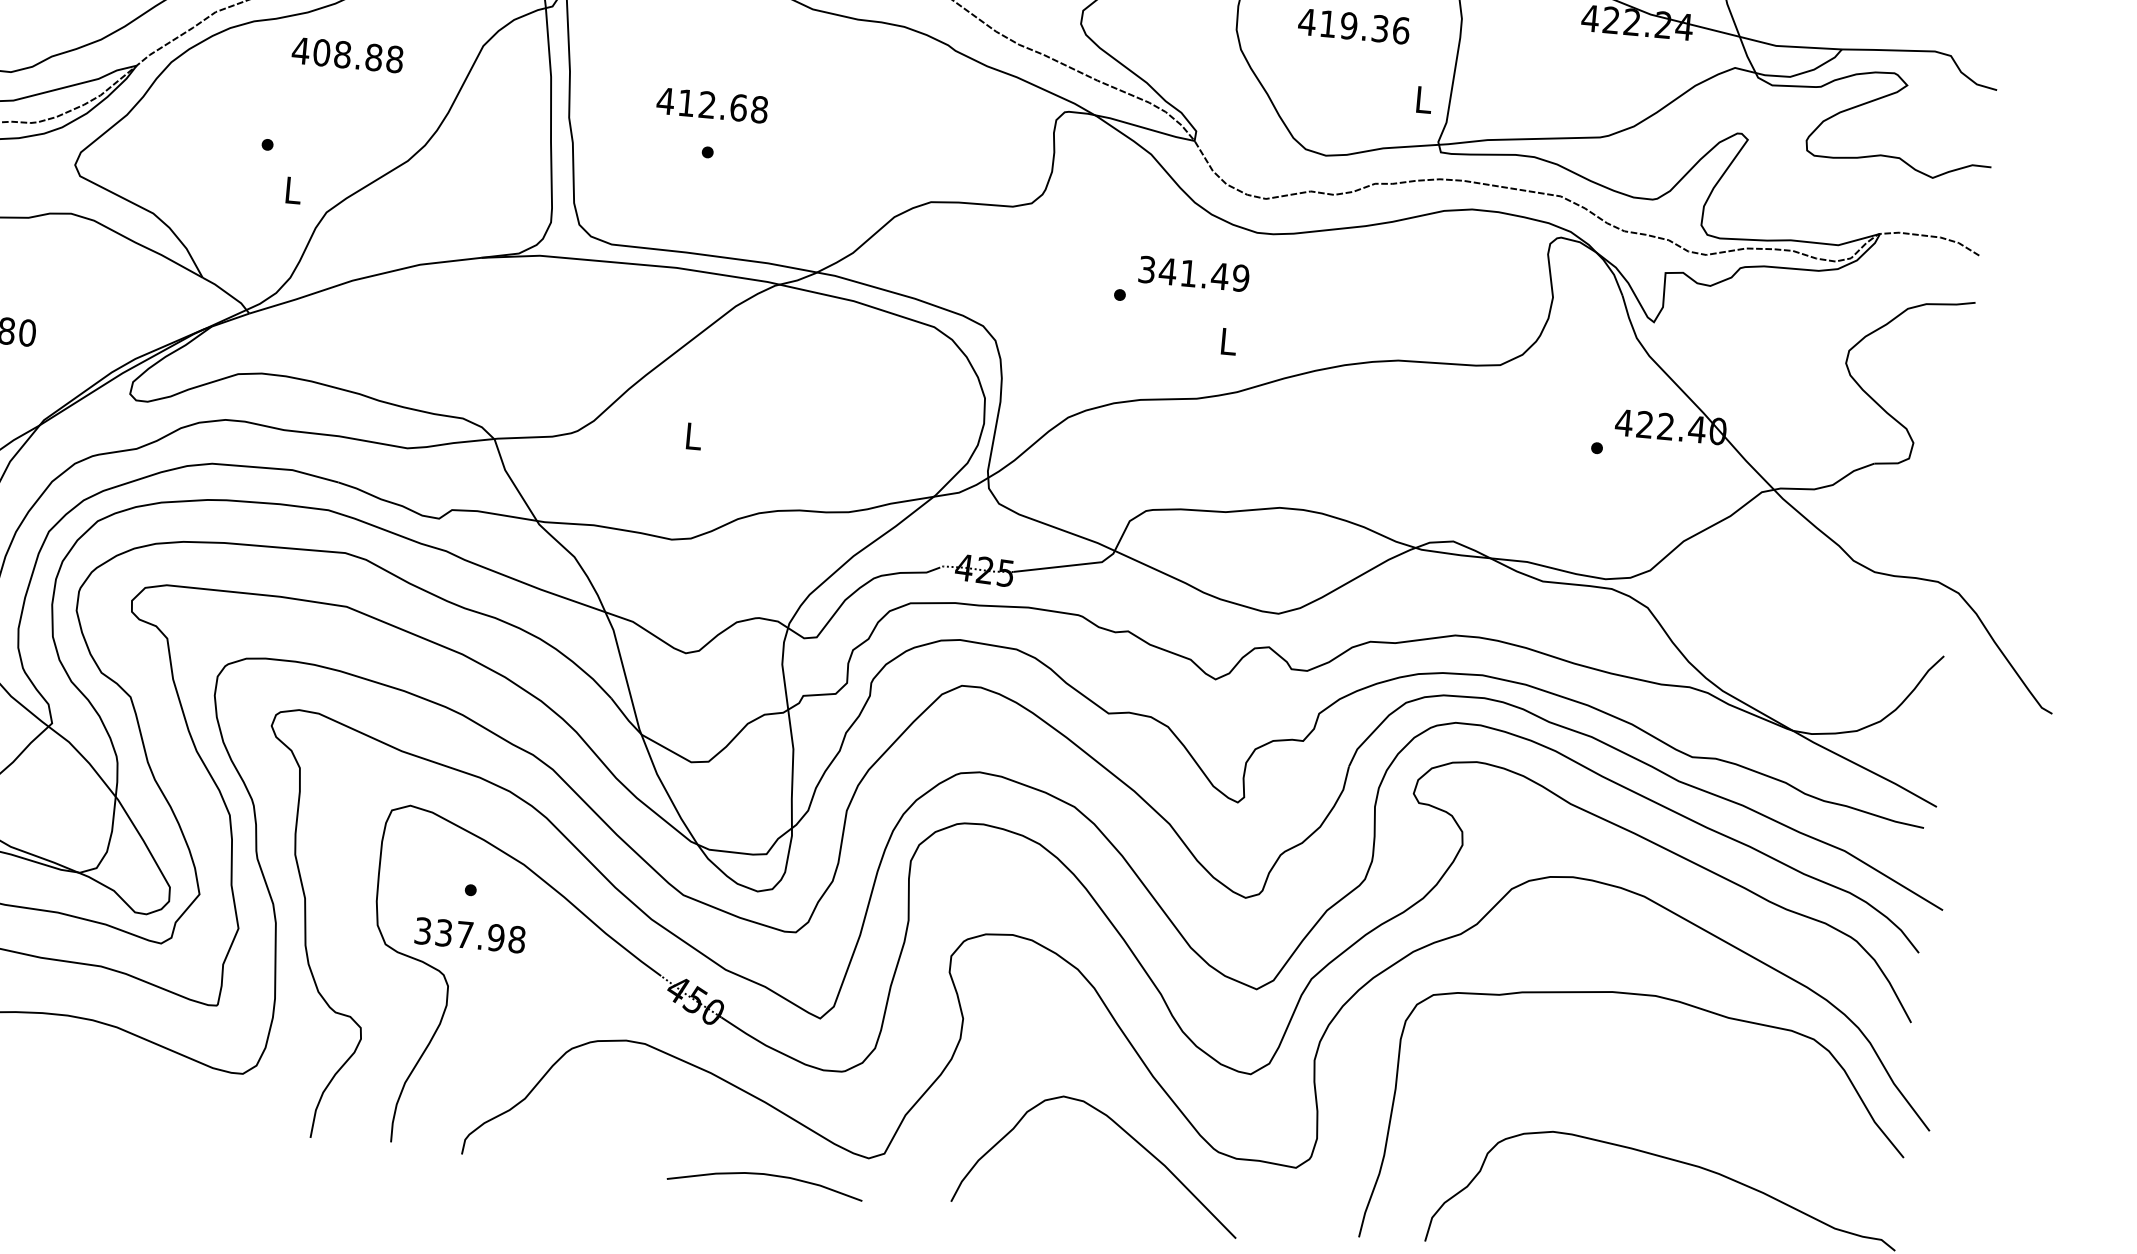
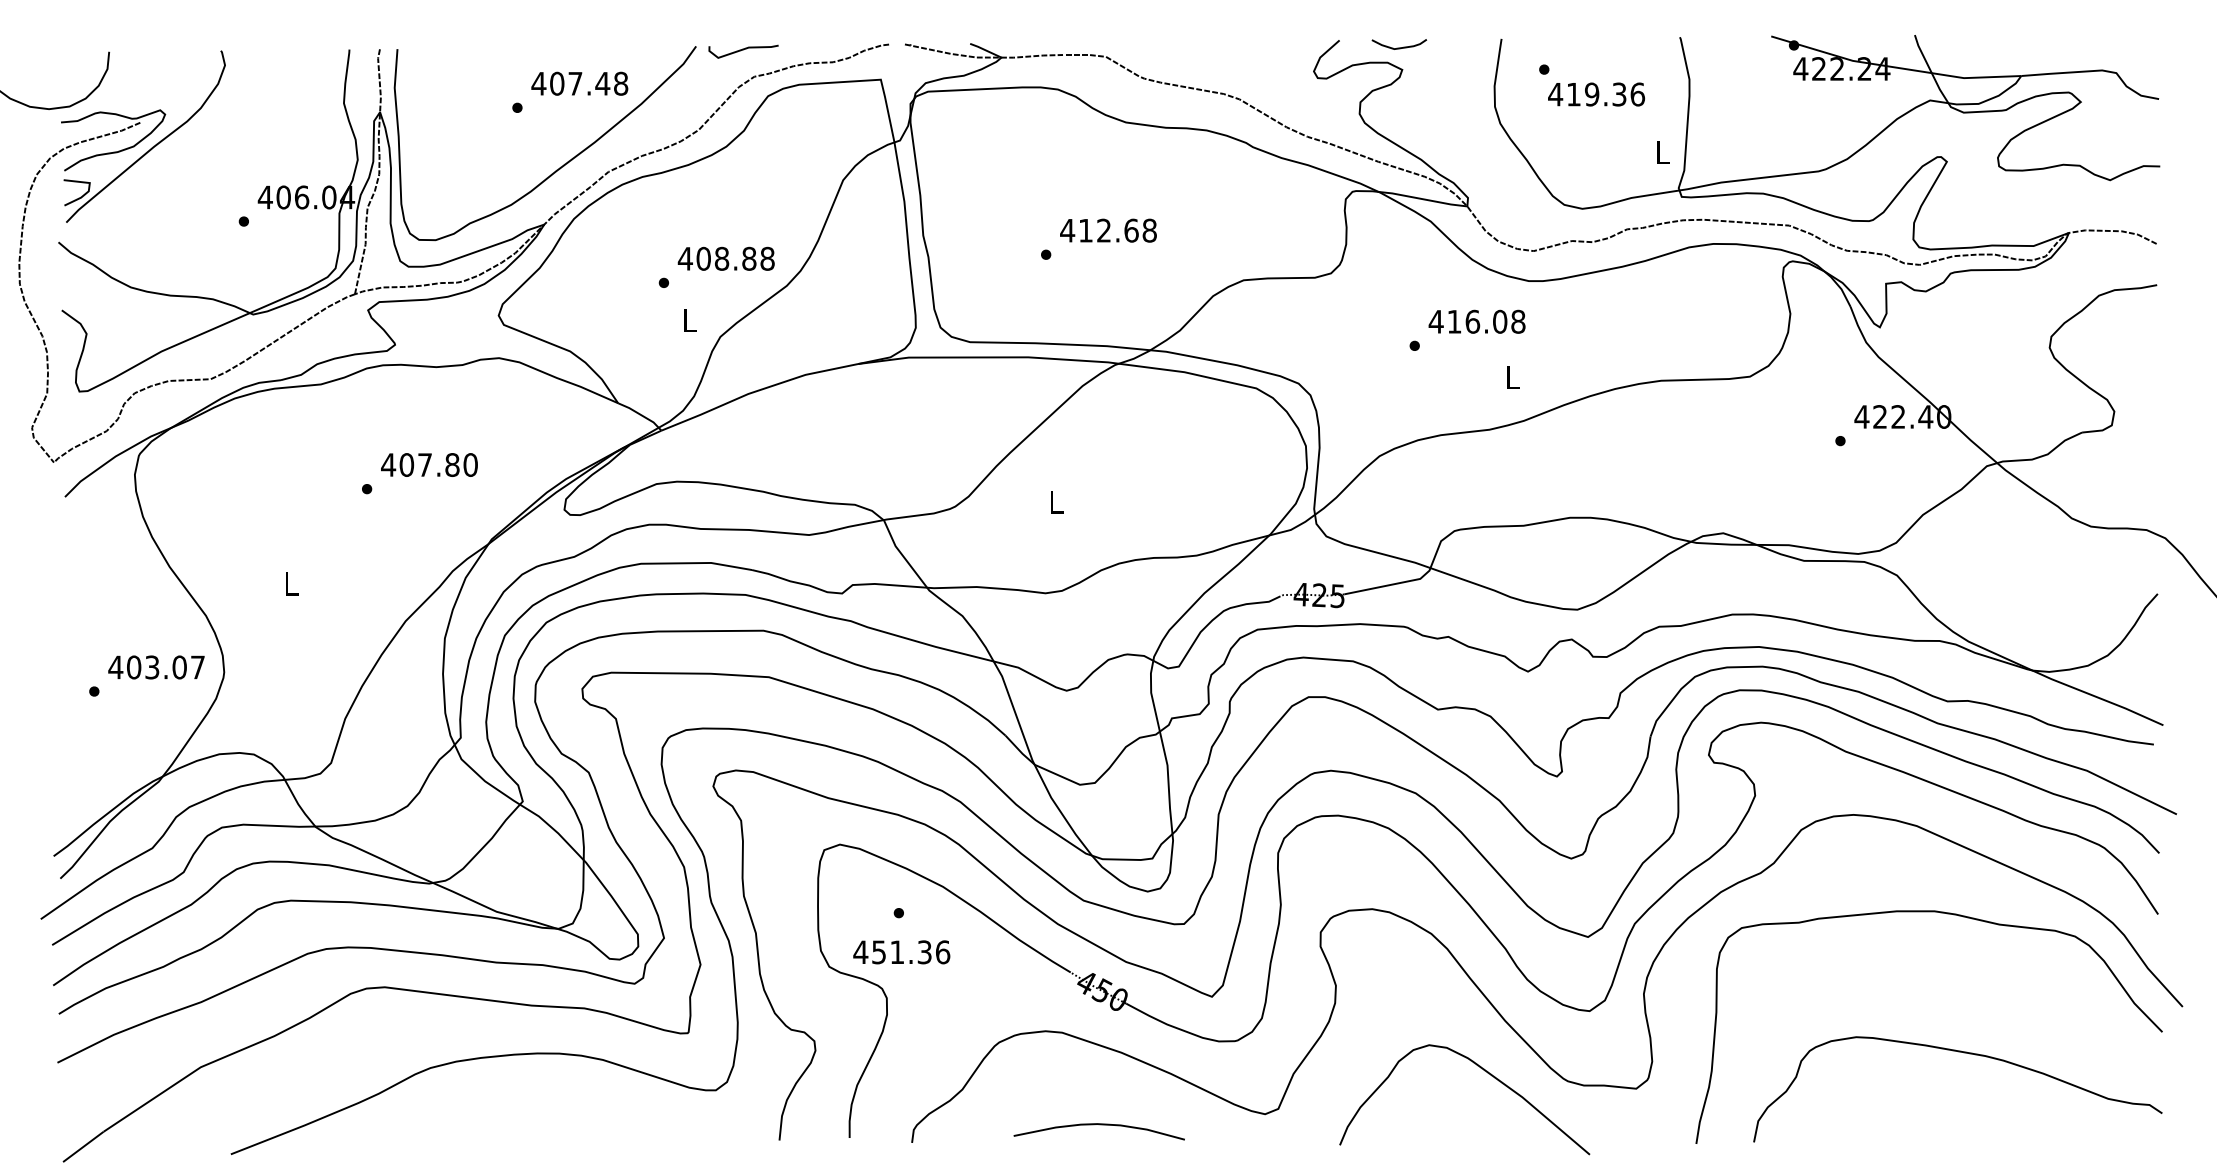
text: (346, 54) -> (725, 258), moved
text: (712, 105) -> (1108, 230), moved
text: (1193, 273) -> (1476, 321), 341.49 -> 416.08
text: (469, 935) -> (901, 952), 337.98 -> 451.36
curve: (766, 1175) -> (1099, 1125), moved

